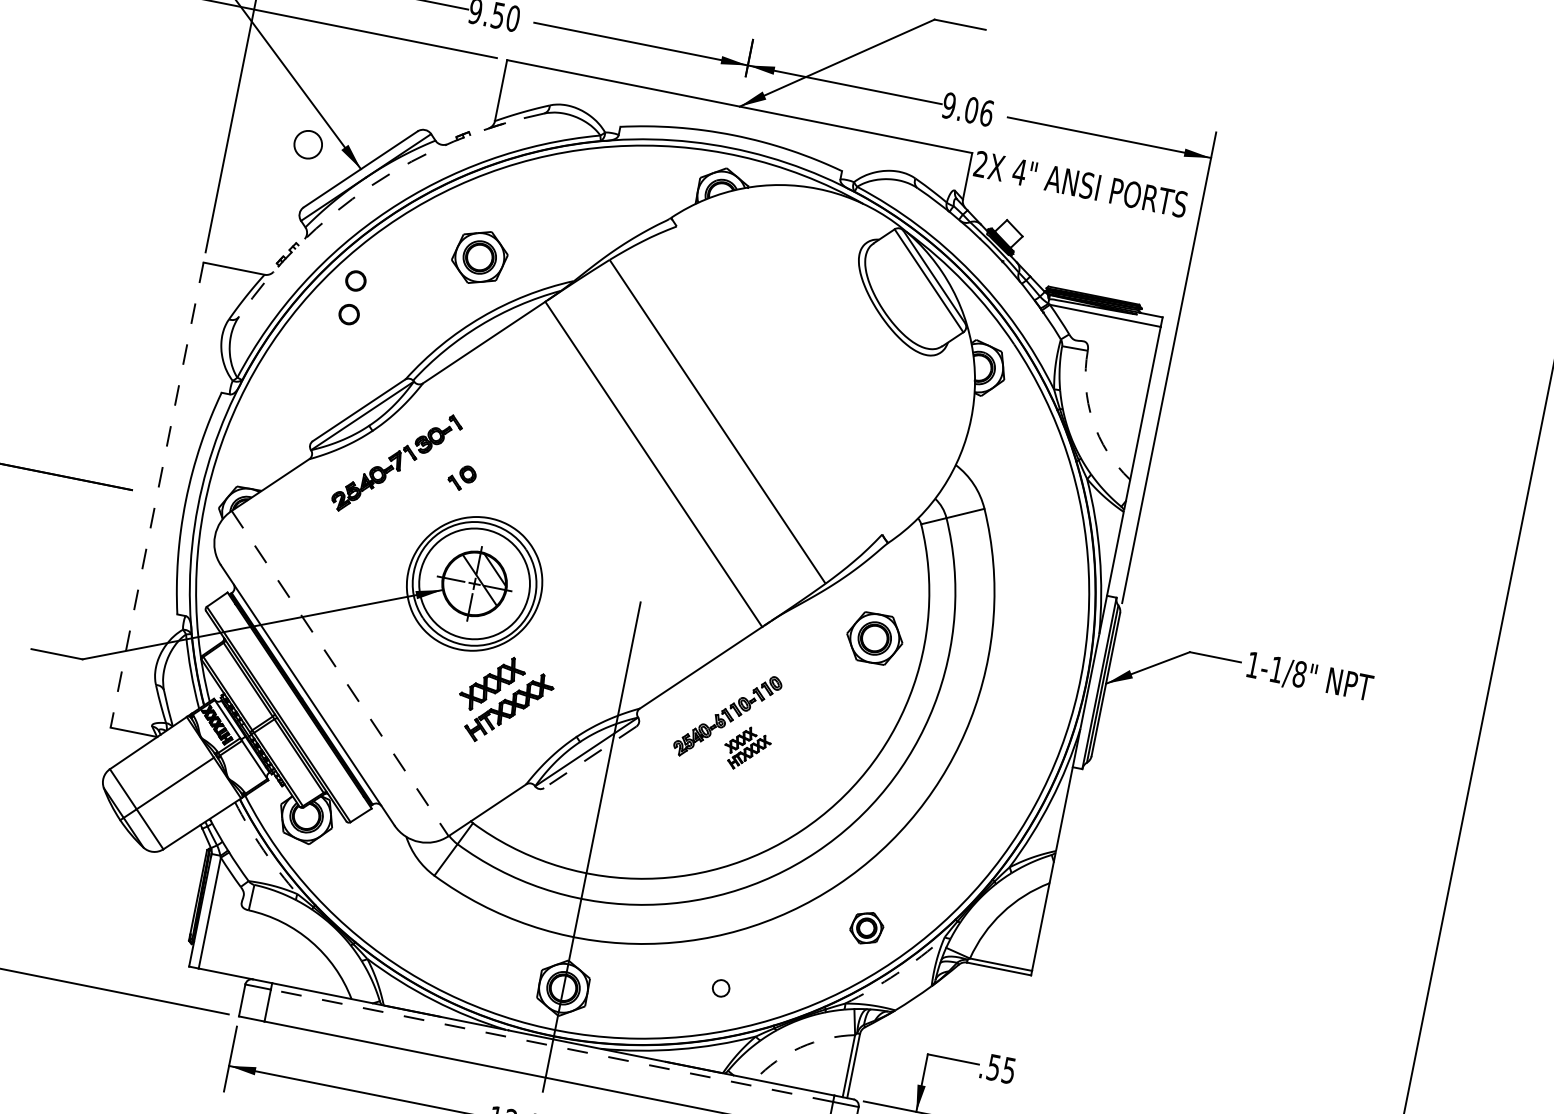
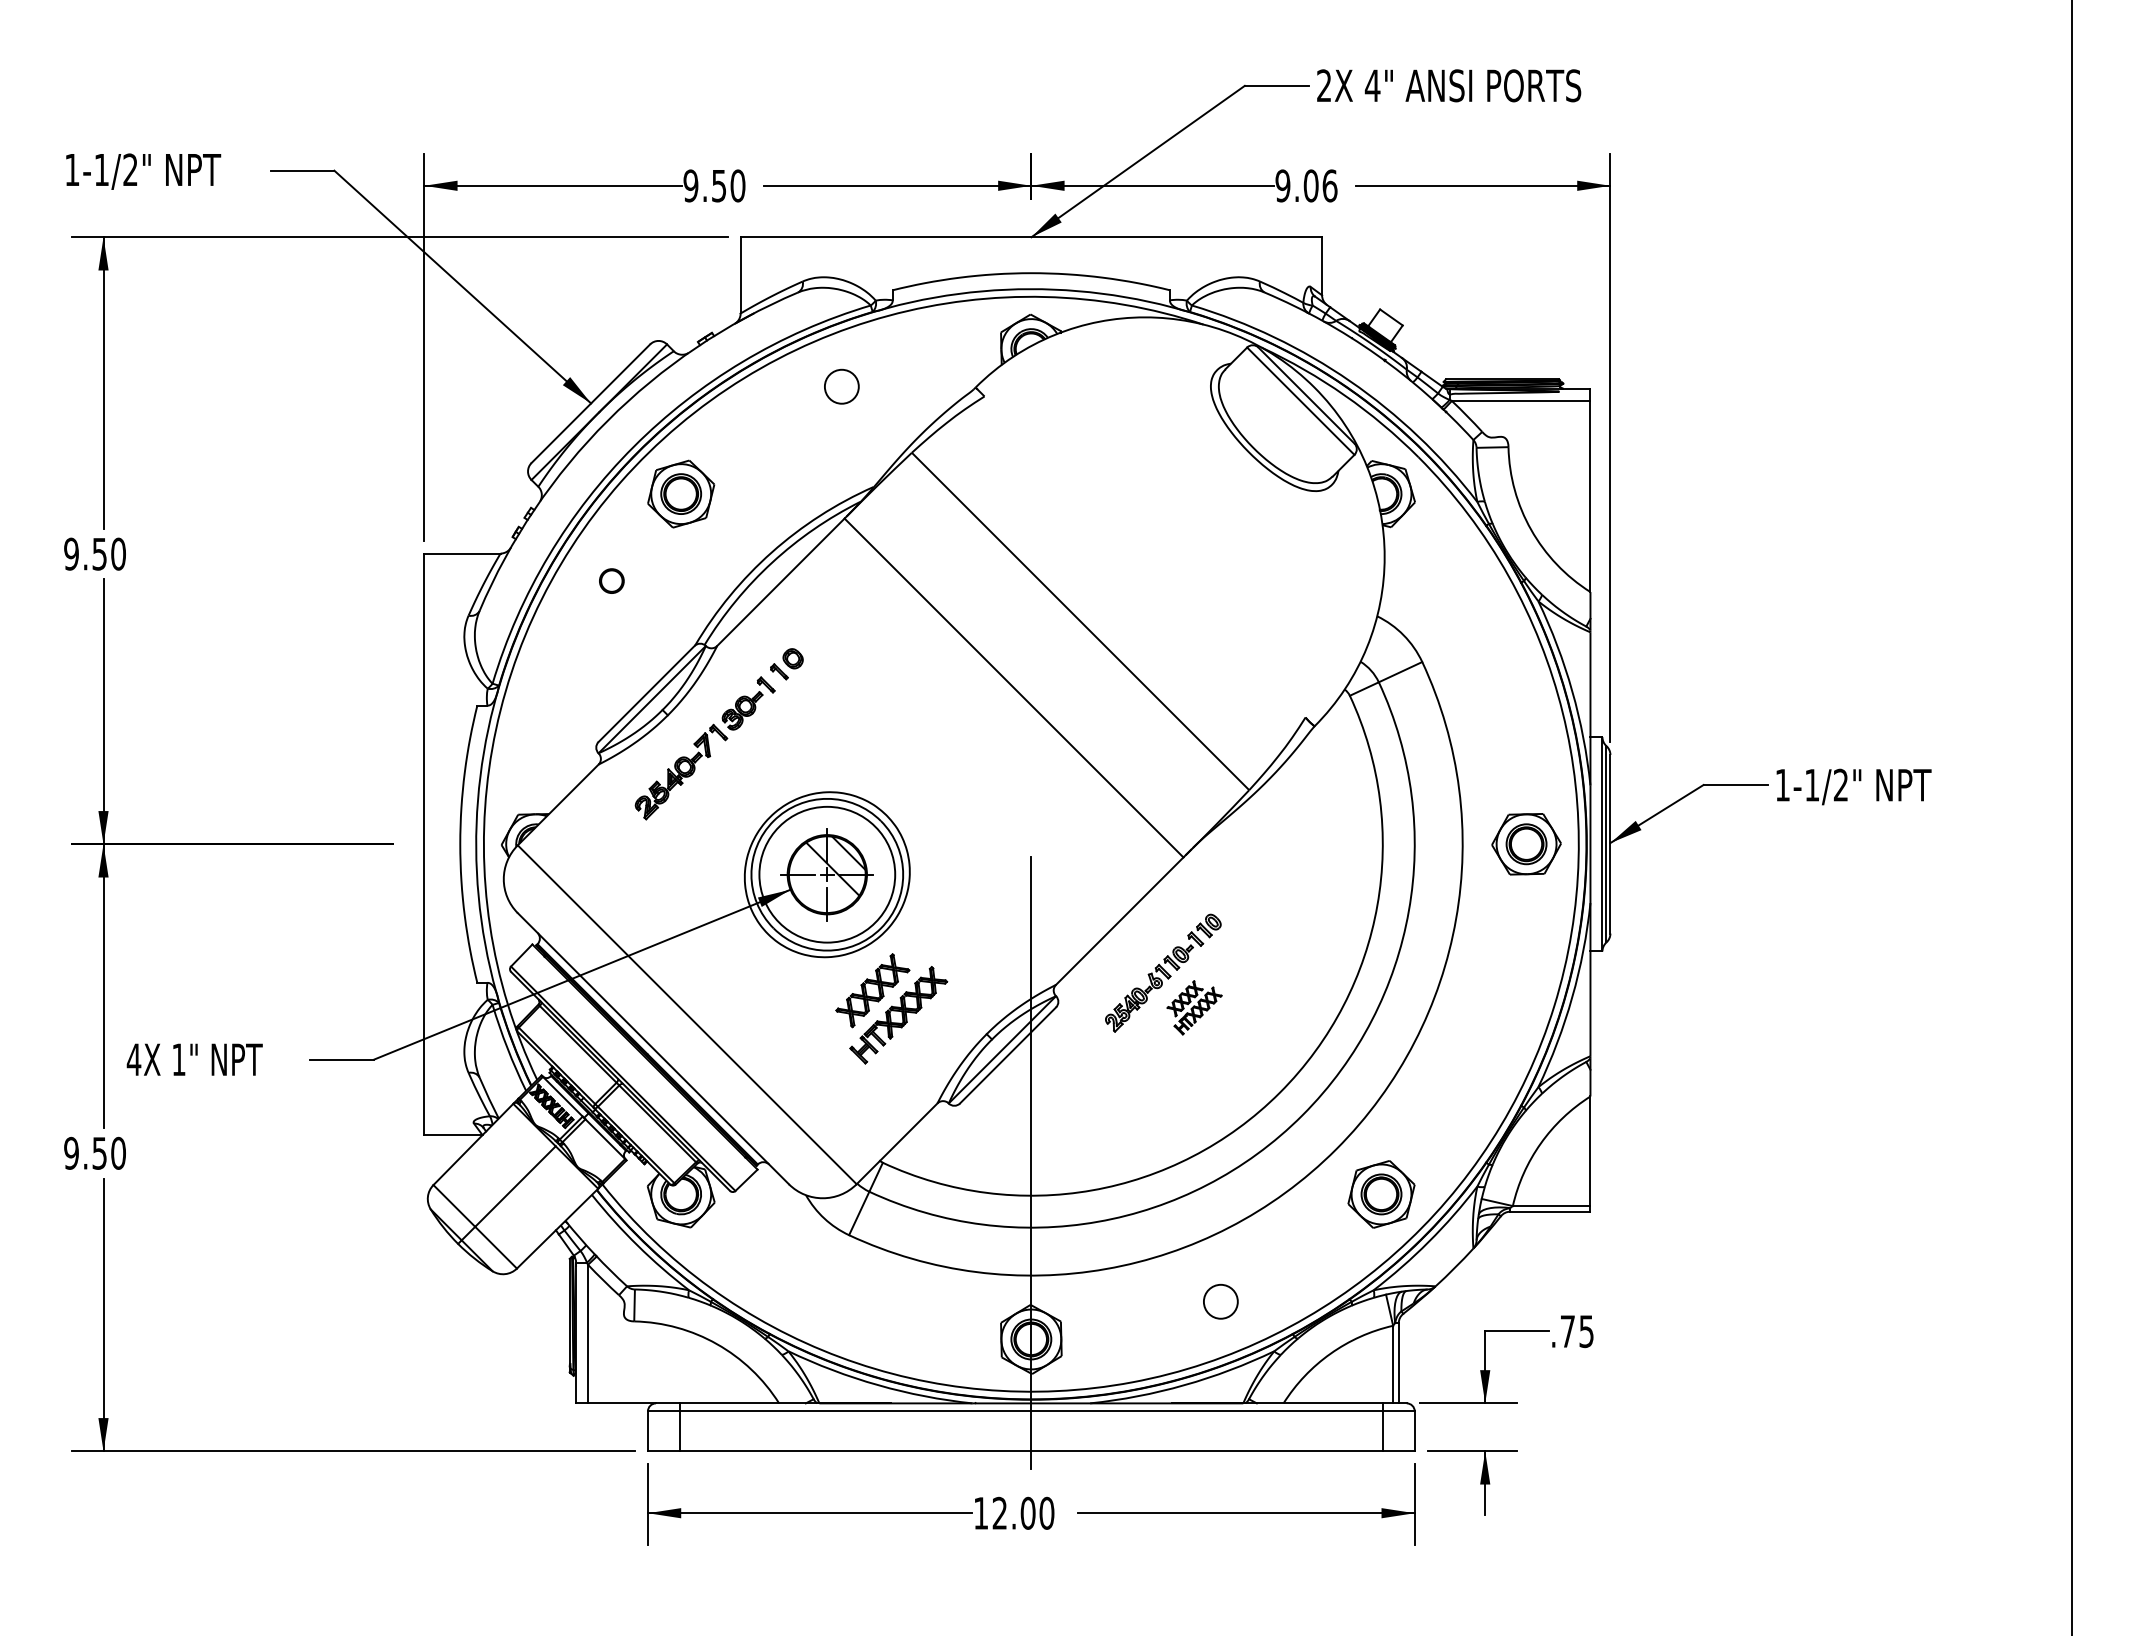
circle: (308, 144) -> (841, 386), moved
text: (1081, 184) -> (1449, 85), moved
arc: (371, 185) -> (607, 420), dashed -> solid
part: (480, 257) -> (681, 493), moved
circle: (355, 280) -> (611, 538), removed
arc: (1093, 420) -> (1531, 529), dashed -> solid
part: (461, 478) -> (786, 664), moved
line: (157, 495) -> (424, 844), dashed -> solid
part: (874, 638) -> (1526, 844), moved
line: (340, 673) -> (687, 1014), dashed -> solid
text: (1299, 673) -> (1840, 784), 1-1/8" -> 1-1/2"
line: (590, 757) -> (1008, 1055), dashed -> solid
arc: (263, 850) -> (637, 1245), dashed -> solid
part: (866, 928) -> (1381, 1194), size x1.67
arc: (896, 973) -> (1428, 1241), dashed -> solid
circle: (720, 988) -> (1220, 1301), size x1.67
line: (551, 1045) -> (1030, 1411), dashed -> solid
arc: (800, 1047) -> (1330, 1353), dashed -> solid
text: (993, 1067) -> (1567, 1331), .55 -> .75

